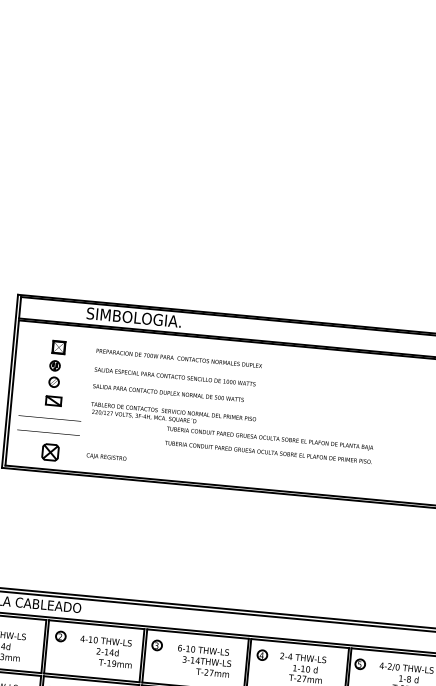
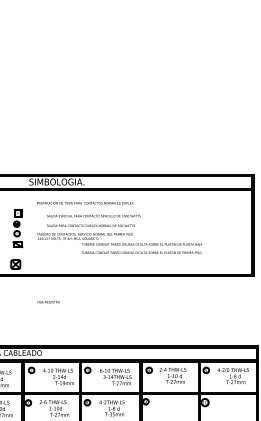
part: (55, 373) -> (17, 228), moved
text: (173, 384) -> (93, 220), moved
text: (106, 457) -> (48, 302), moved

